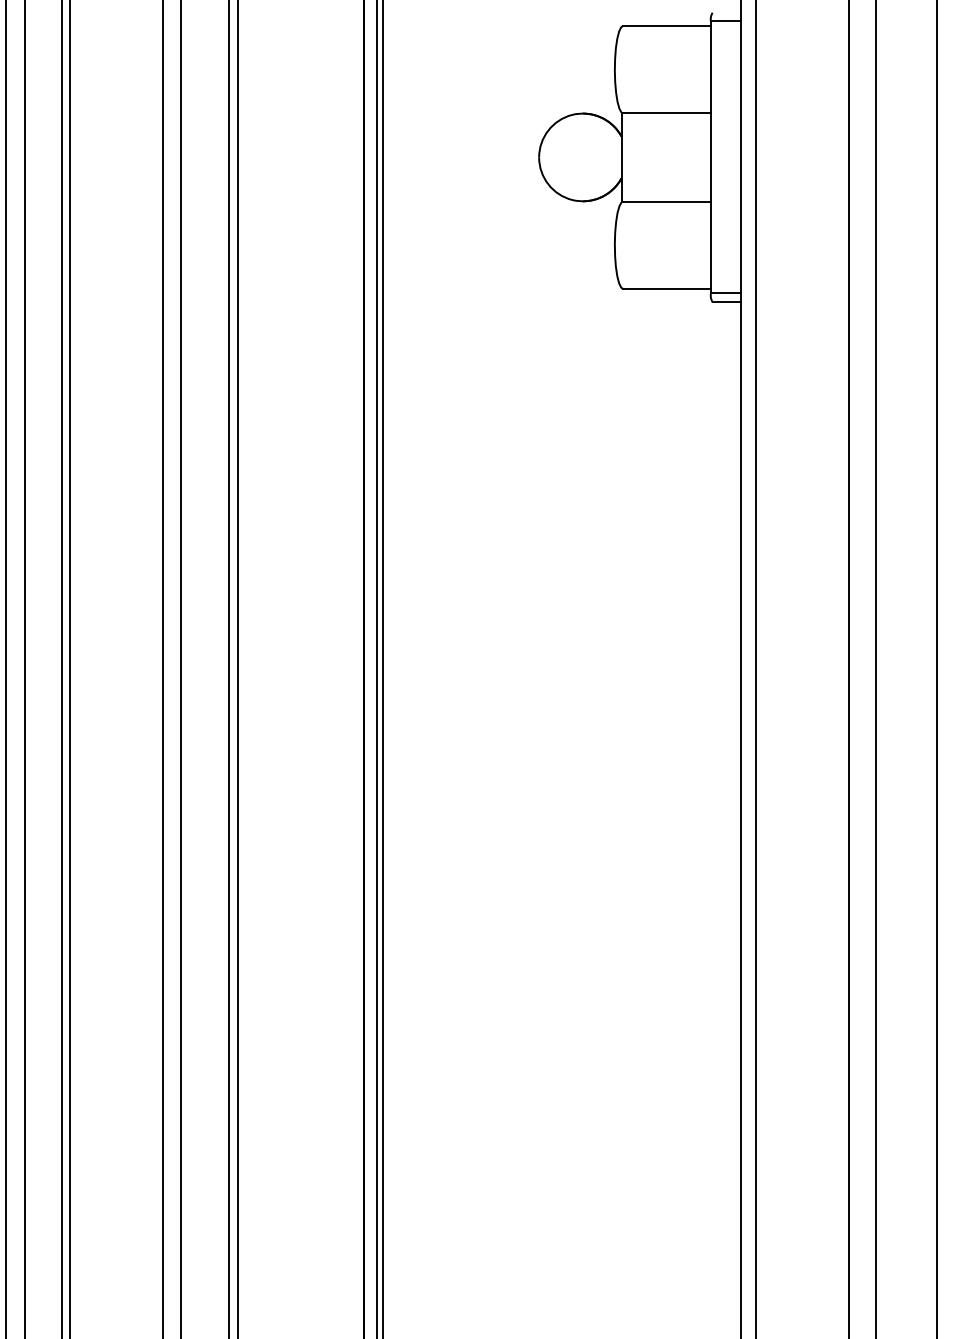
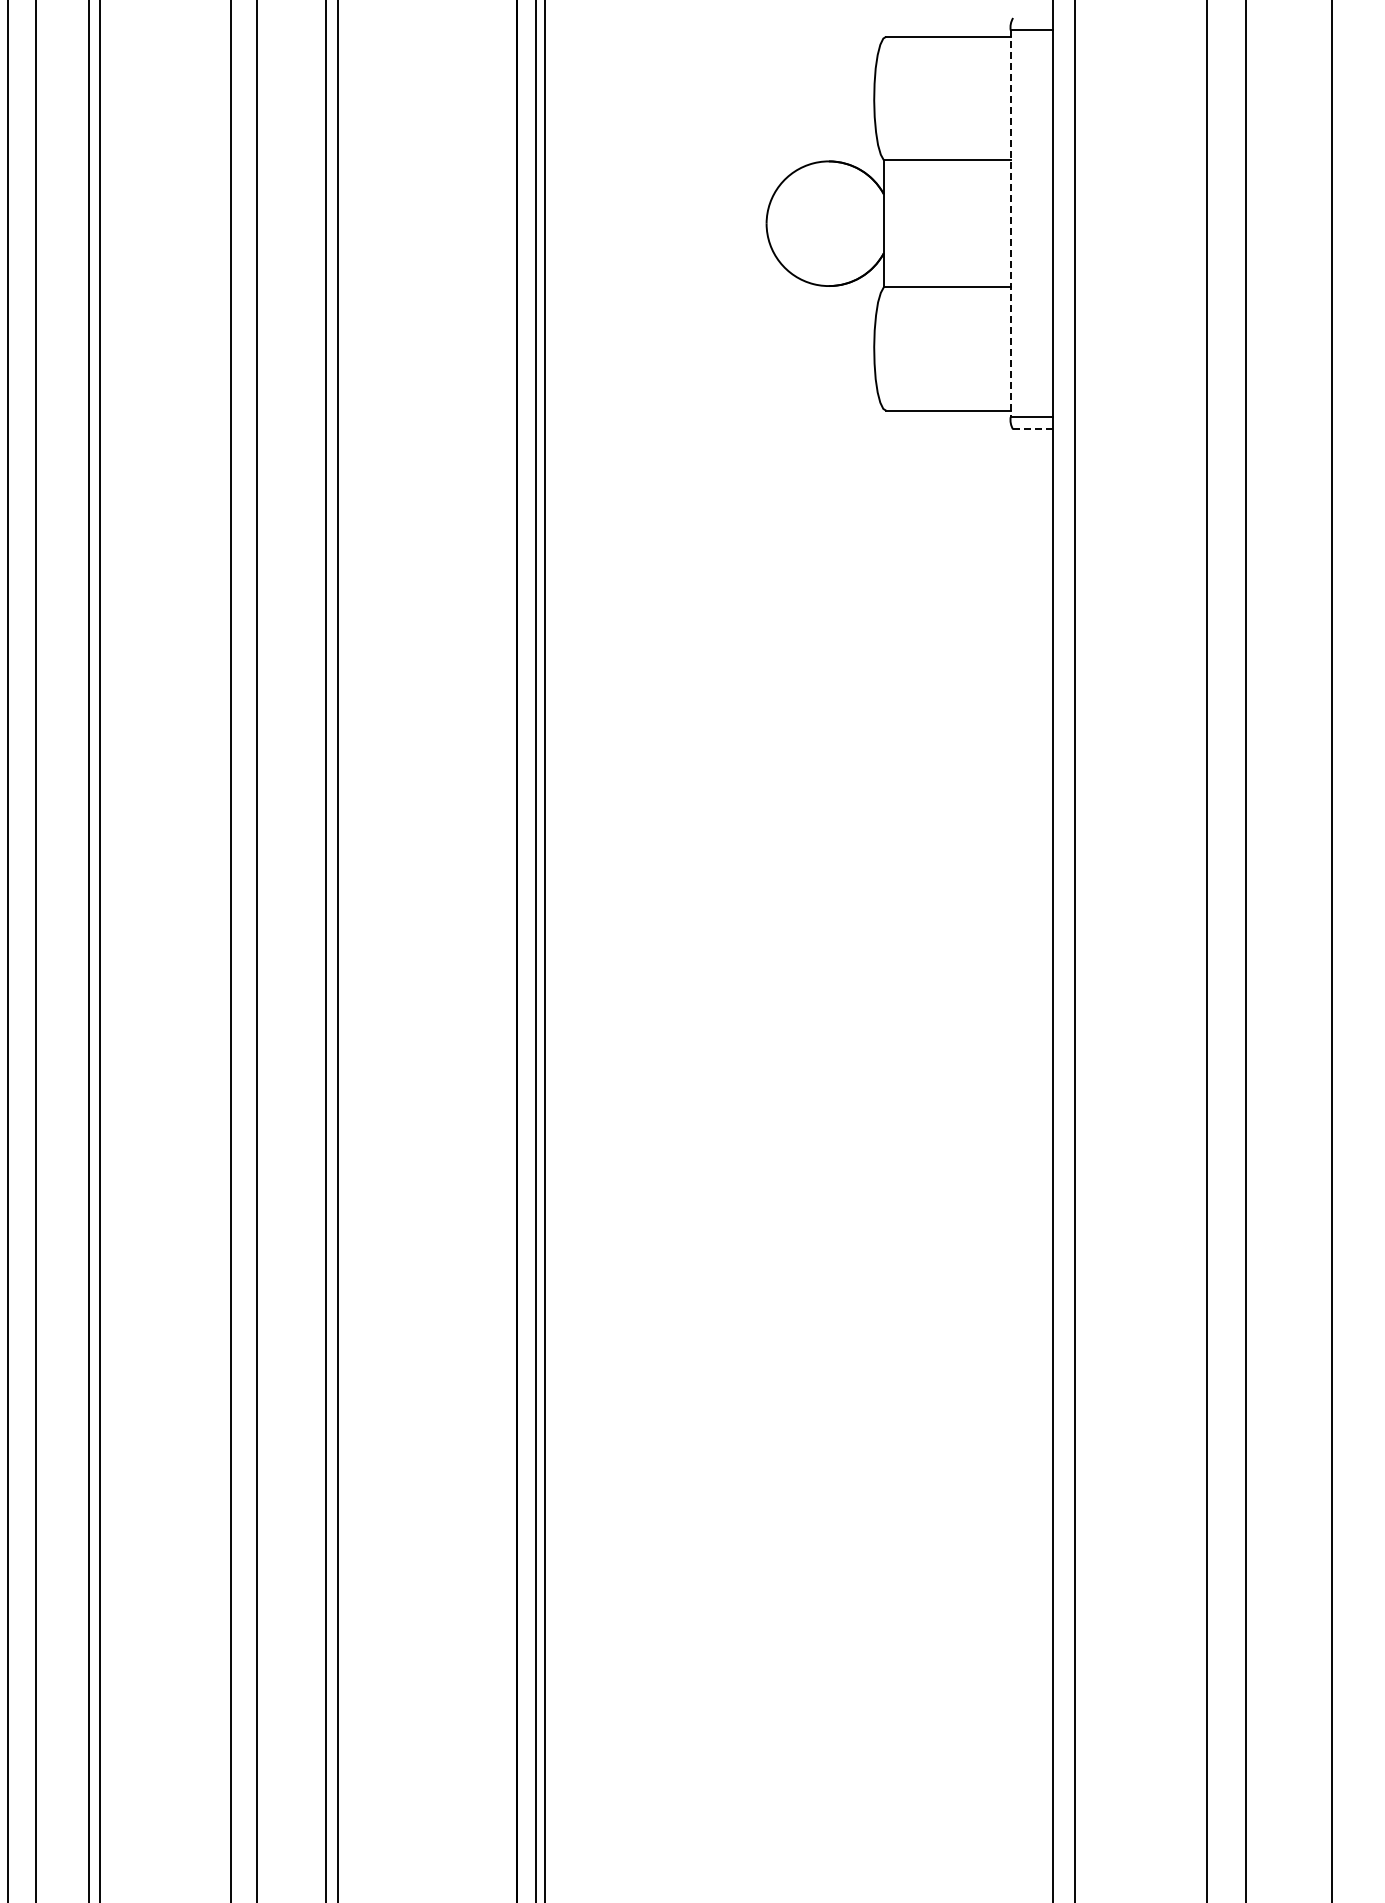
line: (710, 157) -> (1010, 224), solid -> dashed
line: (726, 302) -> (1032, 429), solid -> dashed

